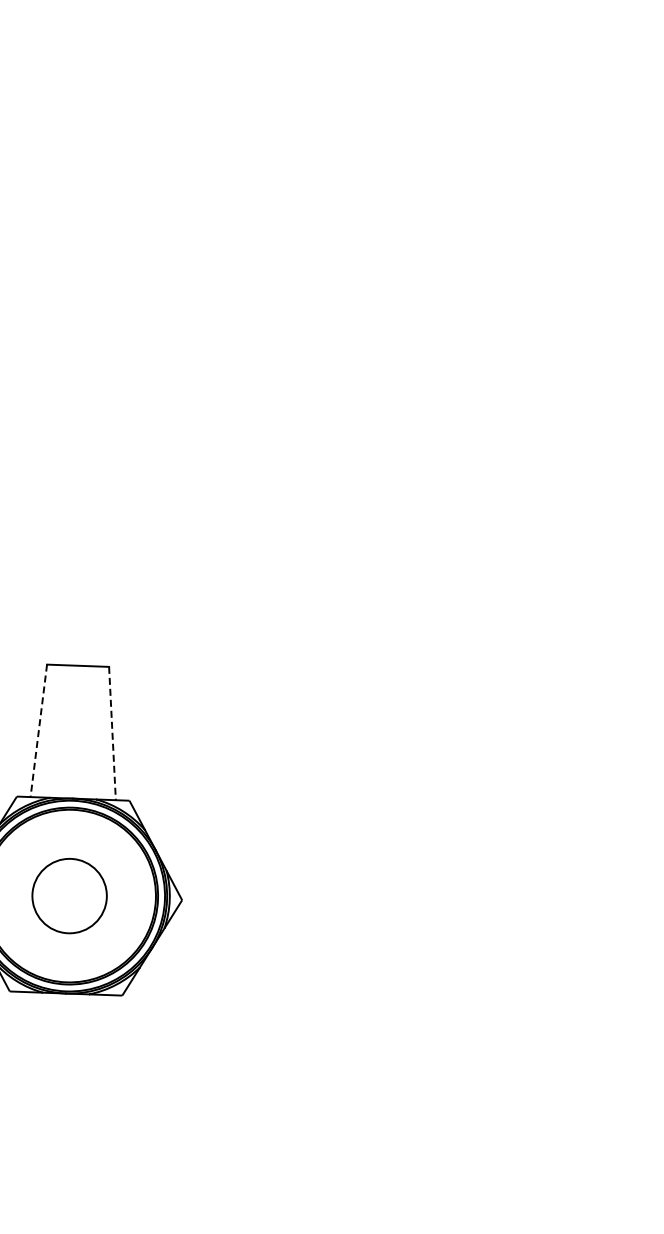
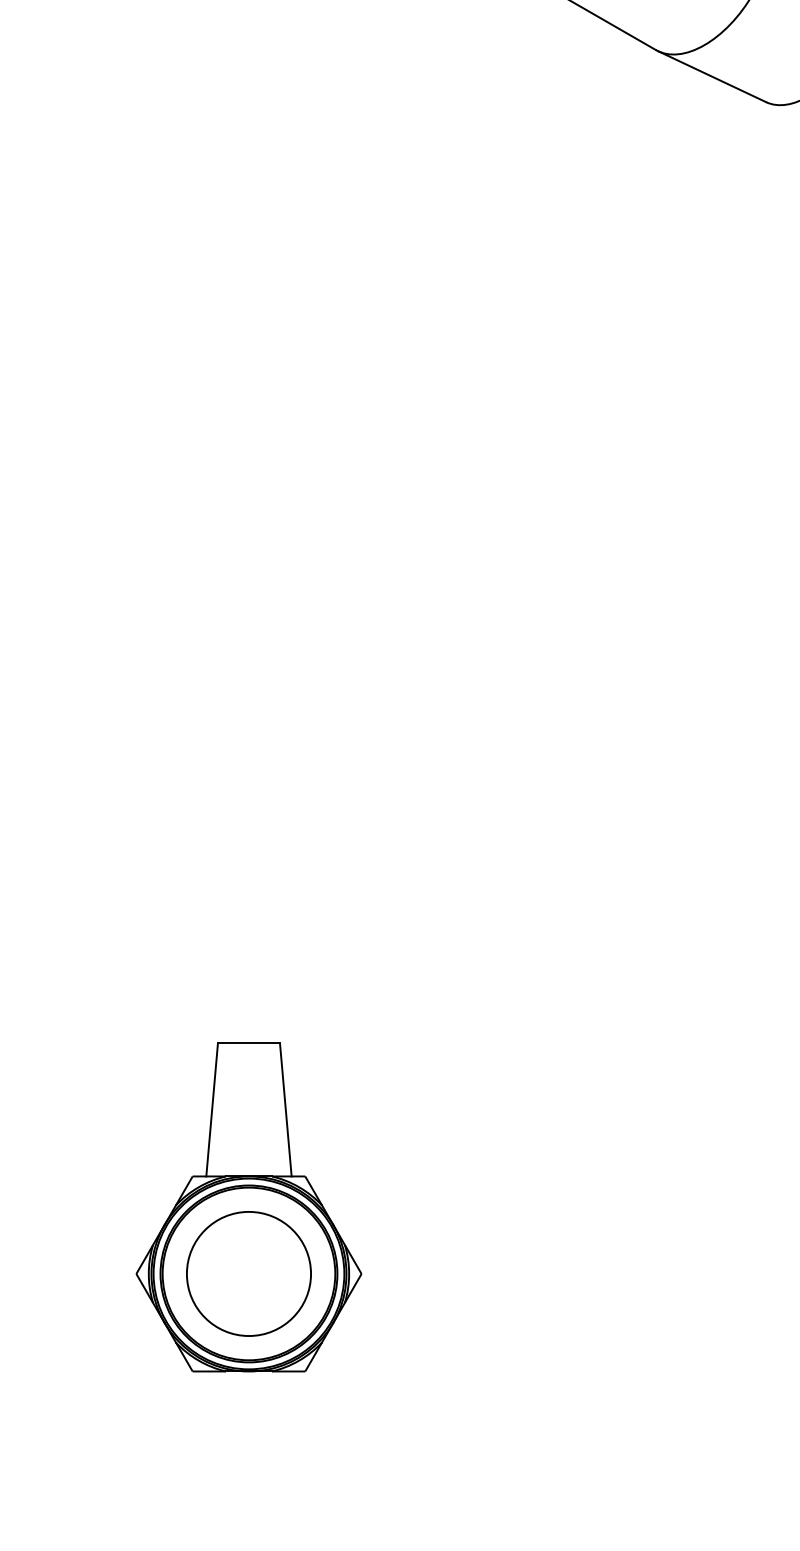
line: (39, 730) -> (212, 1109), dashed -> solid
line: (112, 733) -> (285, 1109), dashed -> solid
circle: (69, 895) -> (248, 1273), size x1.67

